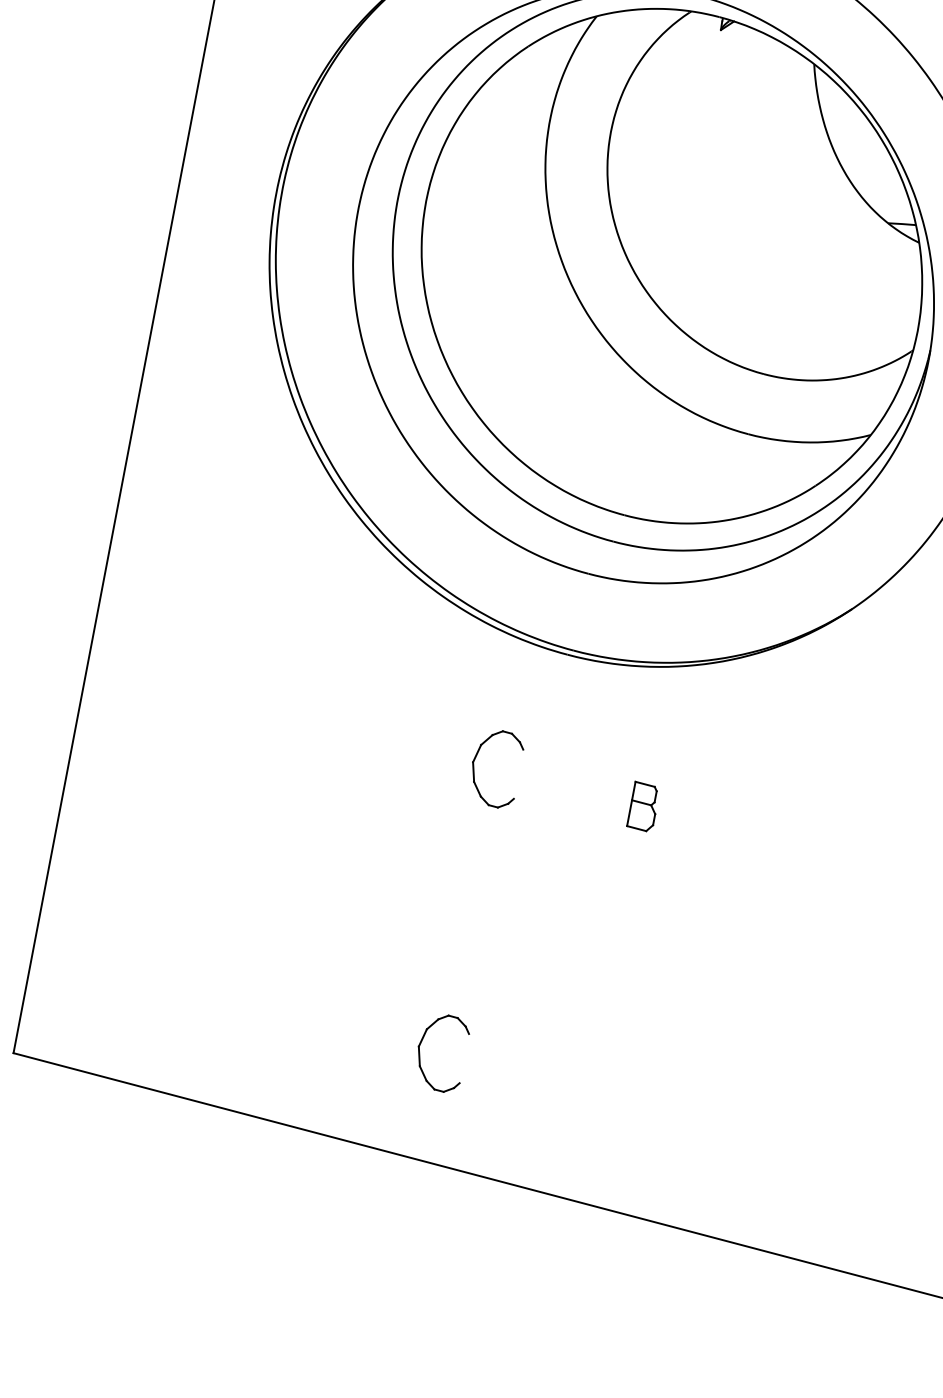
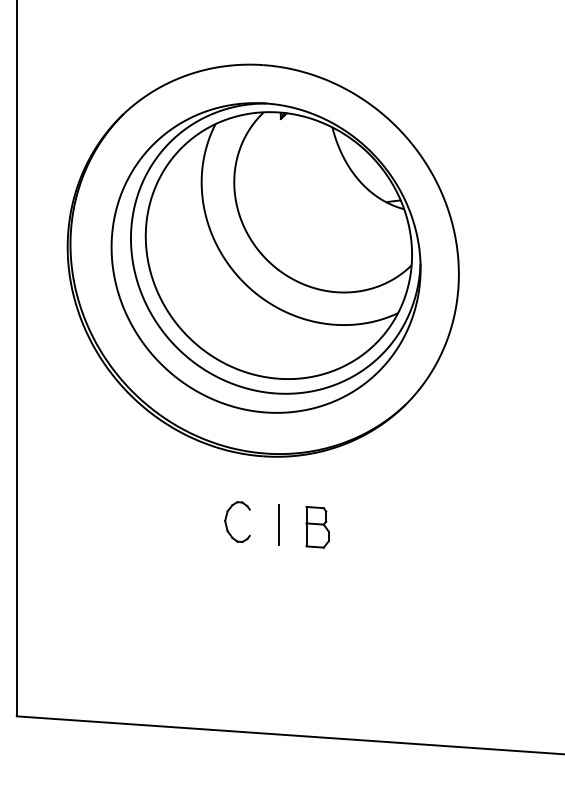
line: (573, 788) -> (279, 524), added
part: (643, 807) -> (317, 527), size x1.67
part: (421, 1055) -> (227, 677), removed

